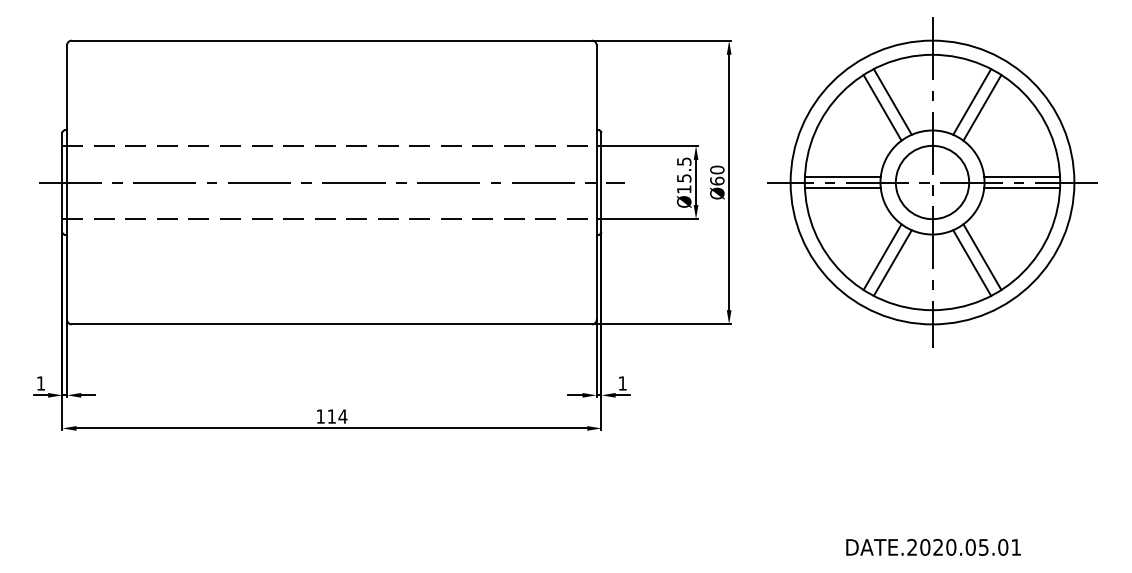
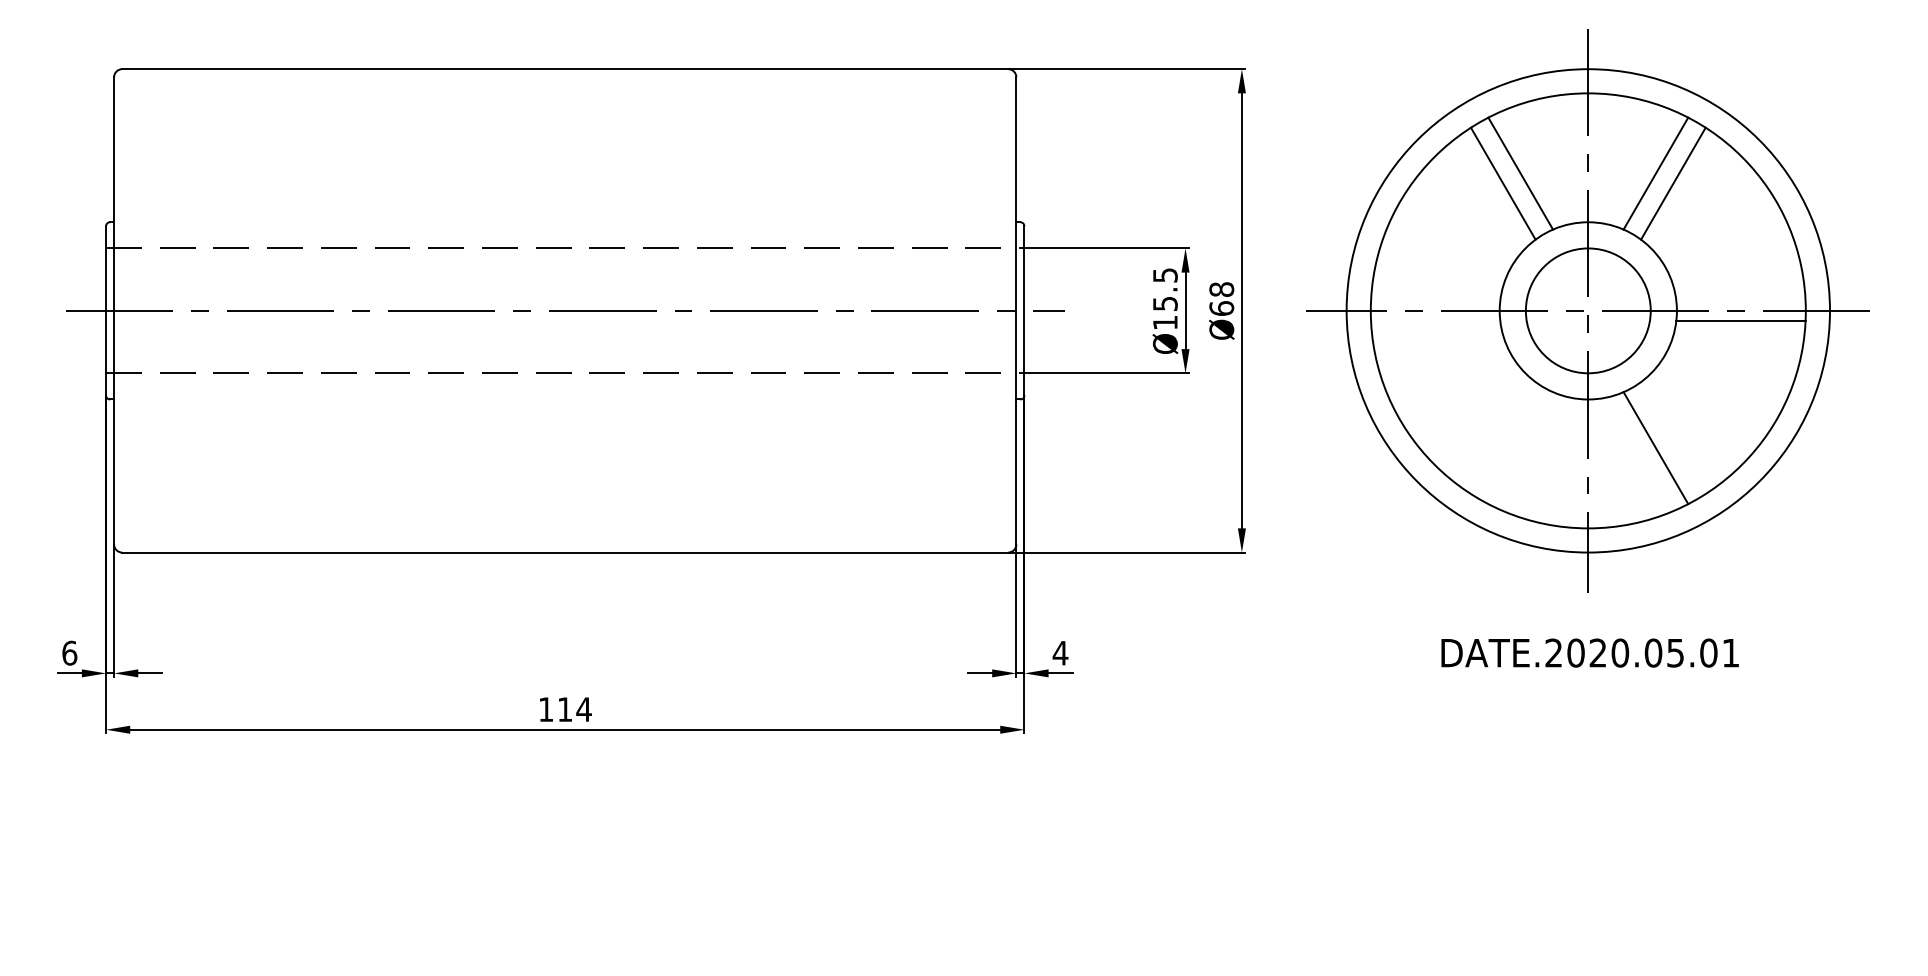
text: (717, 169) -> (1222, 288), Ø60 -> Ø68
line: (842, 176) -> (1434, 300), removed
line: (1022, 176) -> (1741, 300), removed
line: (842, 188) -> (1434, 321), removed
line: (882, 257) -> (1503, 438), removed
line: (982, 257) -> (1673, 438), removed
line: (892, 262) -> (1520, 447), removed
text: (40, 383) -> (68, 653), 1 -> 6
text: (622, 383) -> (1060, 653), 1 -> 4
text: (933, 546) -> (1589, 651), moved

